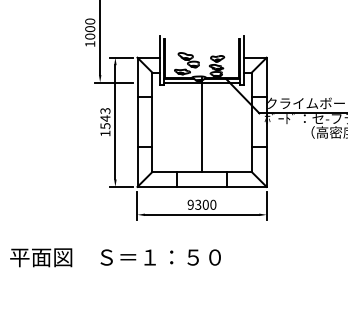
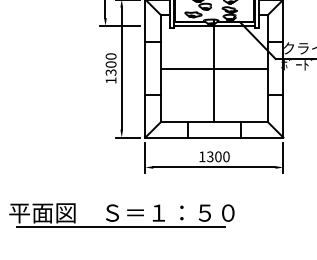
text: (105, 118) -> (111, 64), 1543 -> 1300
line: (201, 122) -> (213, 68), added
text: (190, 204) -> (202, 156), 9300 -> 1300
line: (114, 270) -> (120, 226), added

